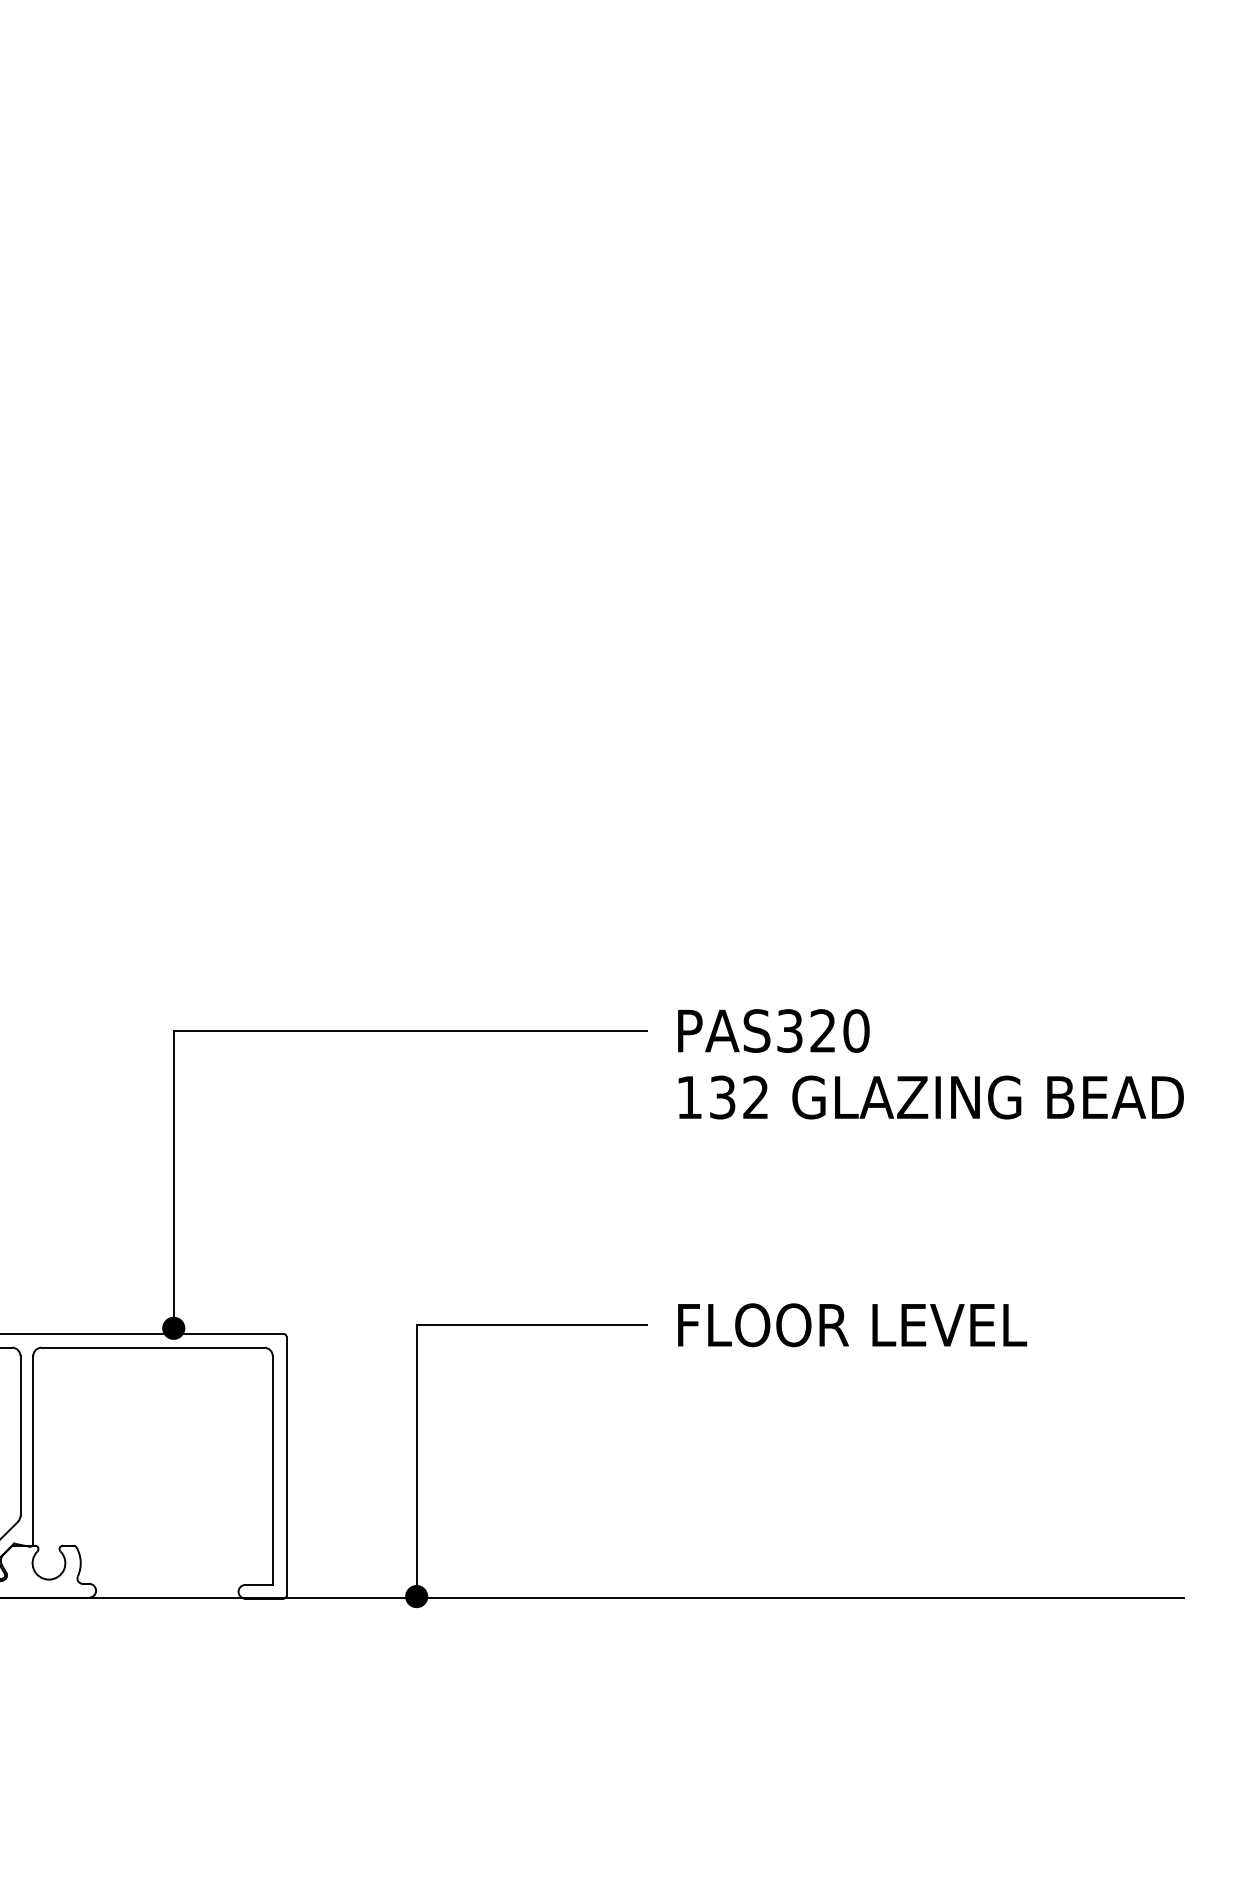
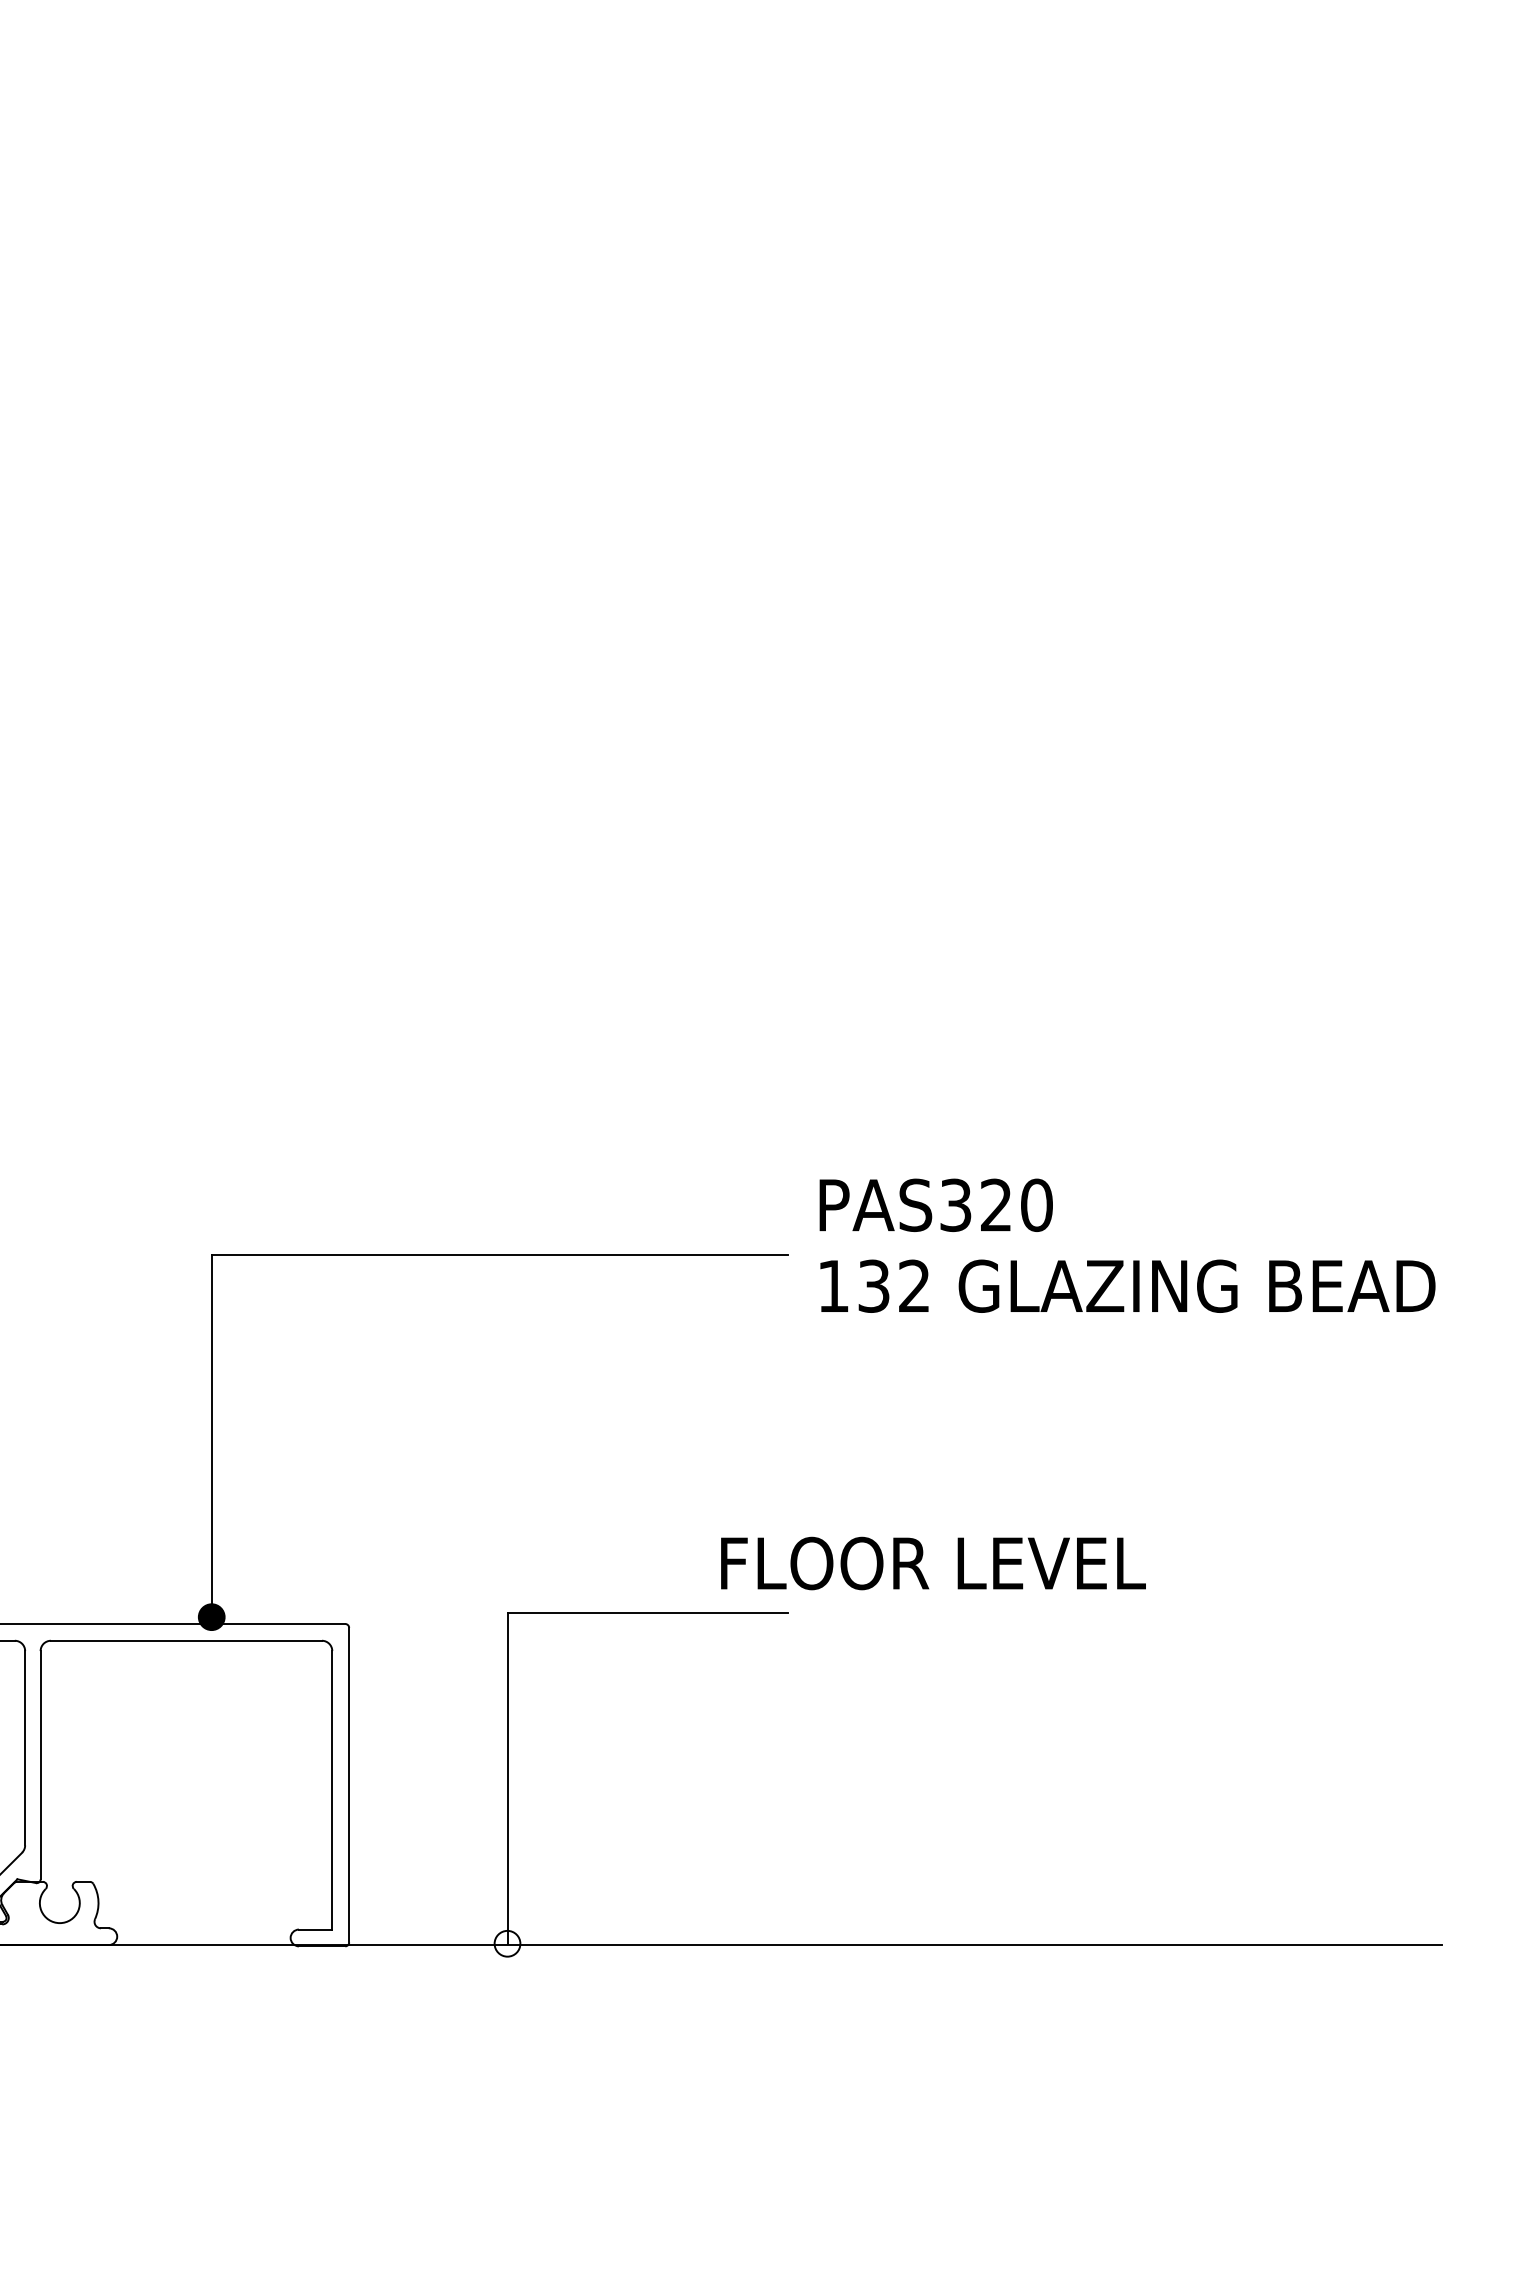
text: (930, 1064) -> (1126, 1246), moved
text: (852, 1325) -> (933, 1563), moved
fill: (416, 1596) -> (507, 1943), removed

